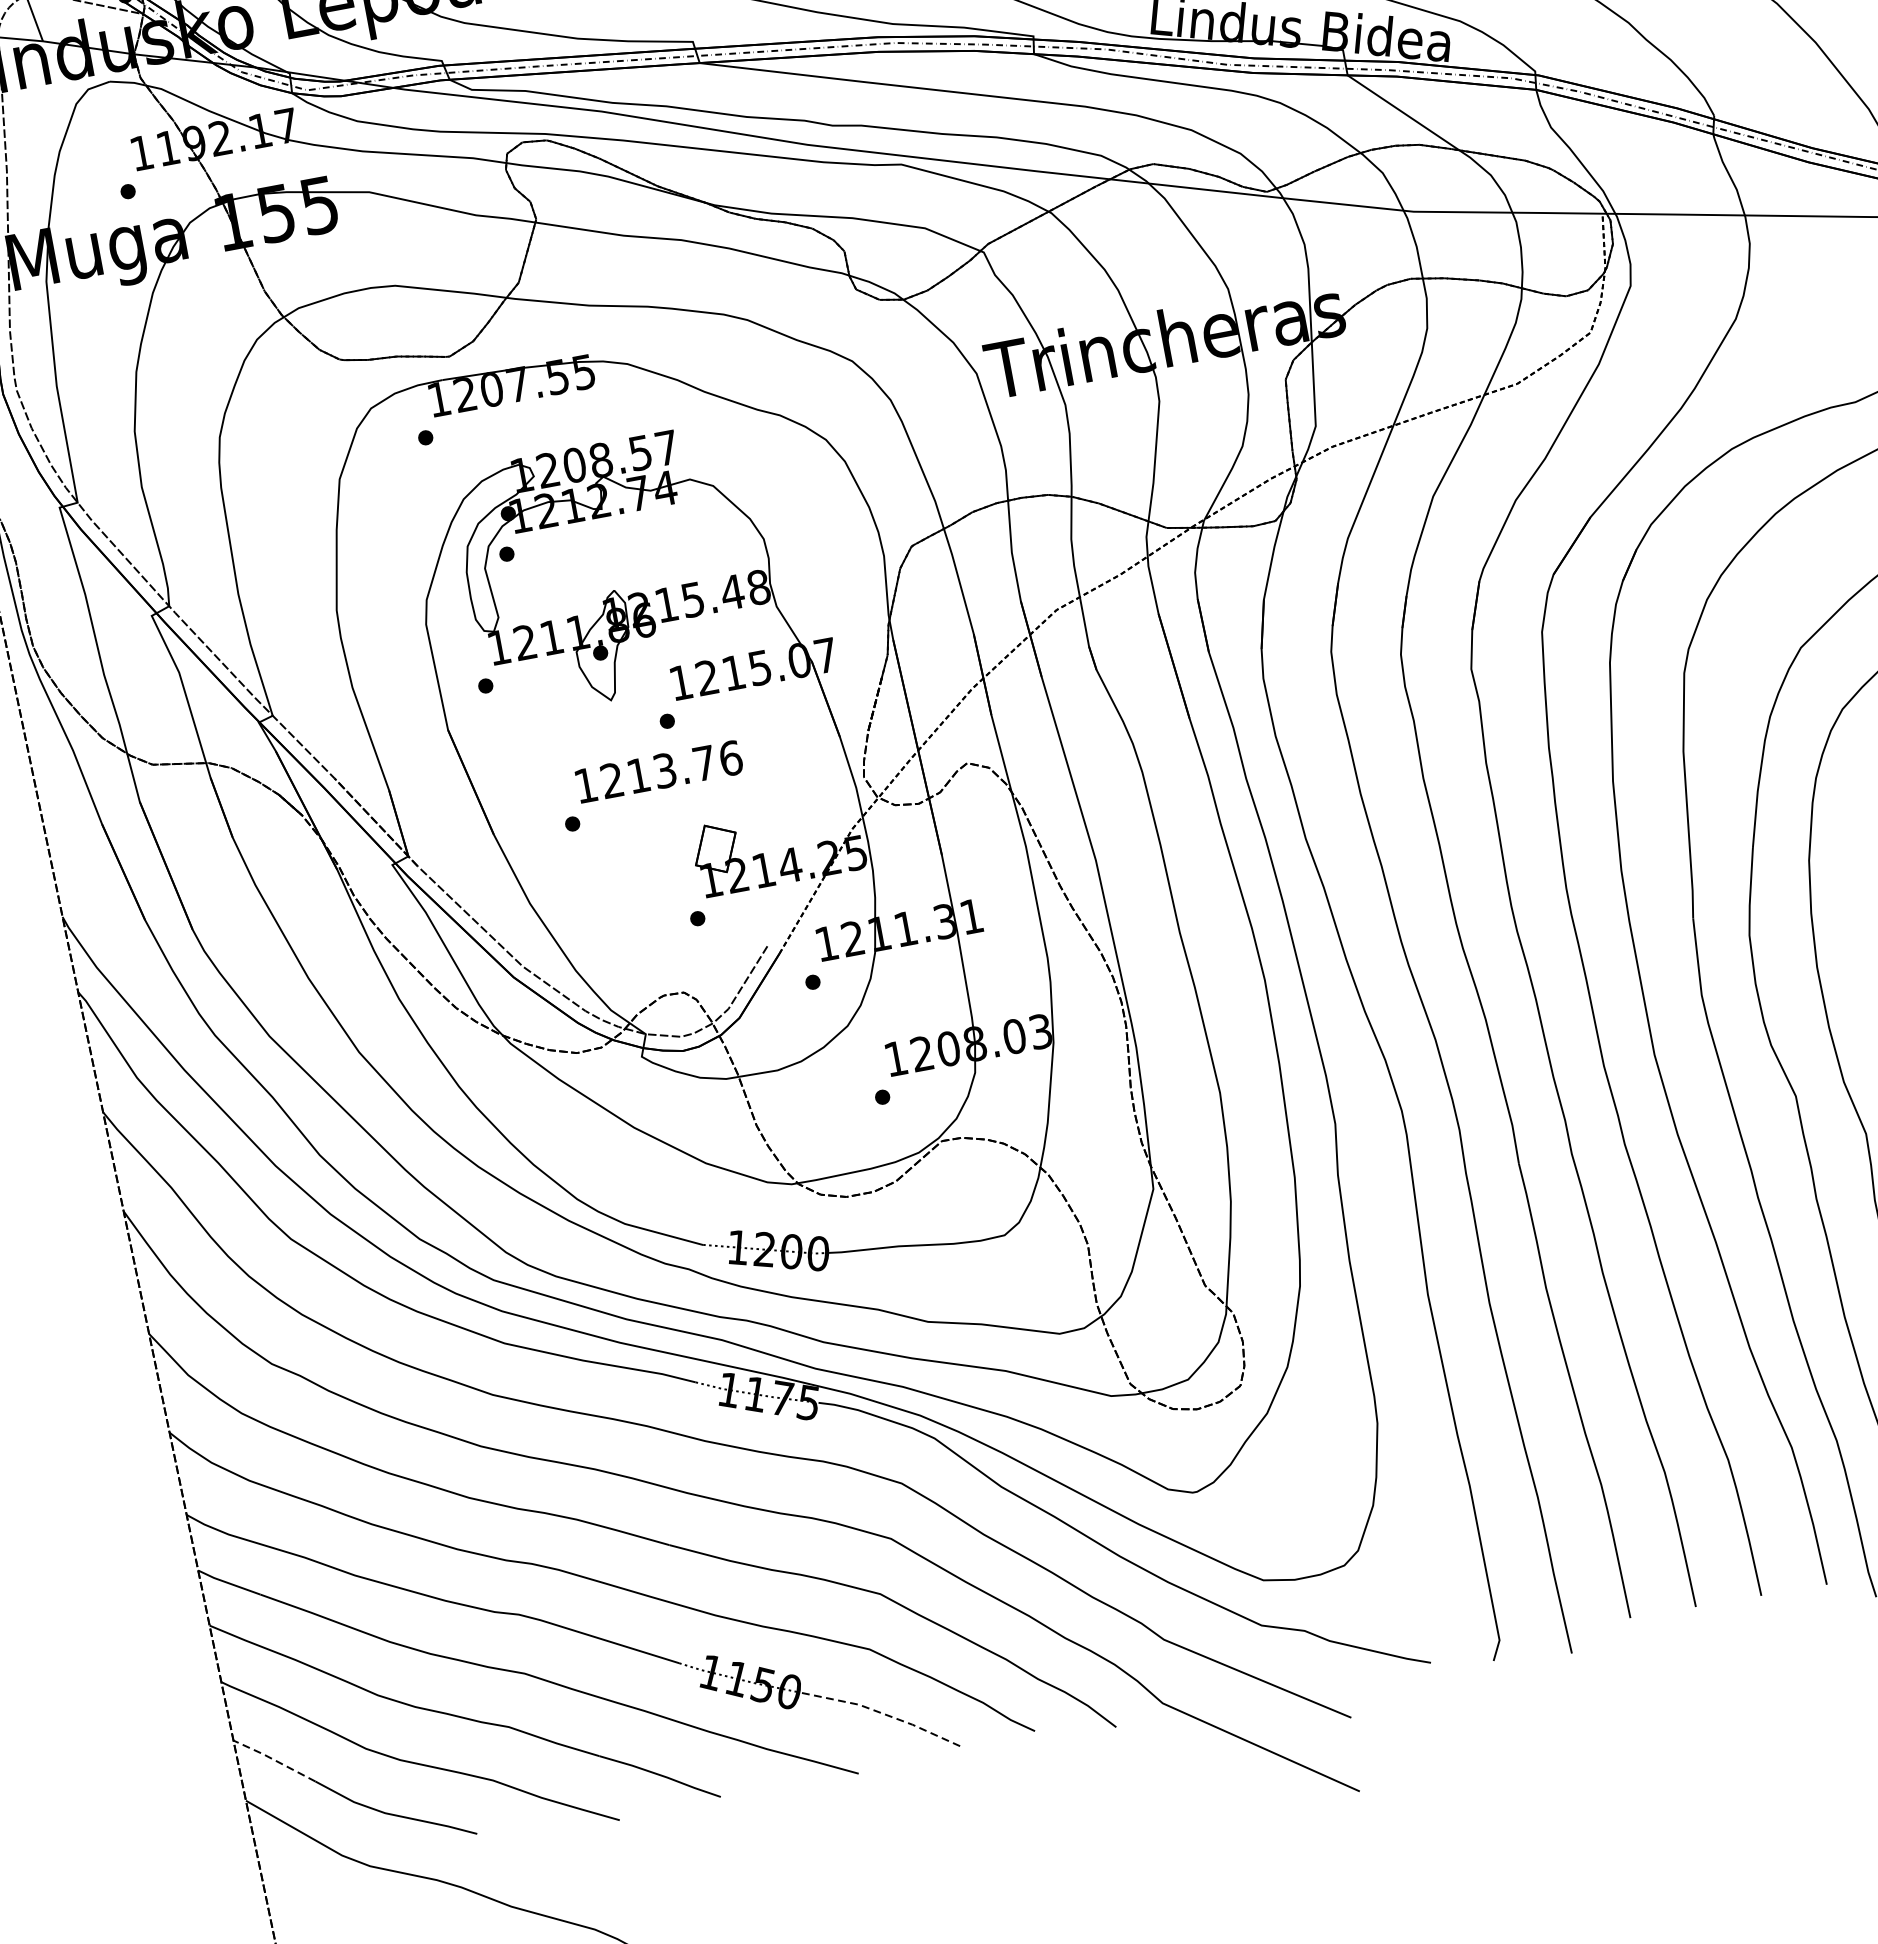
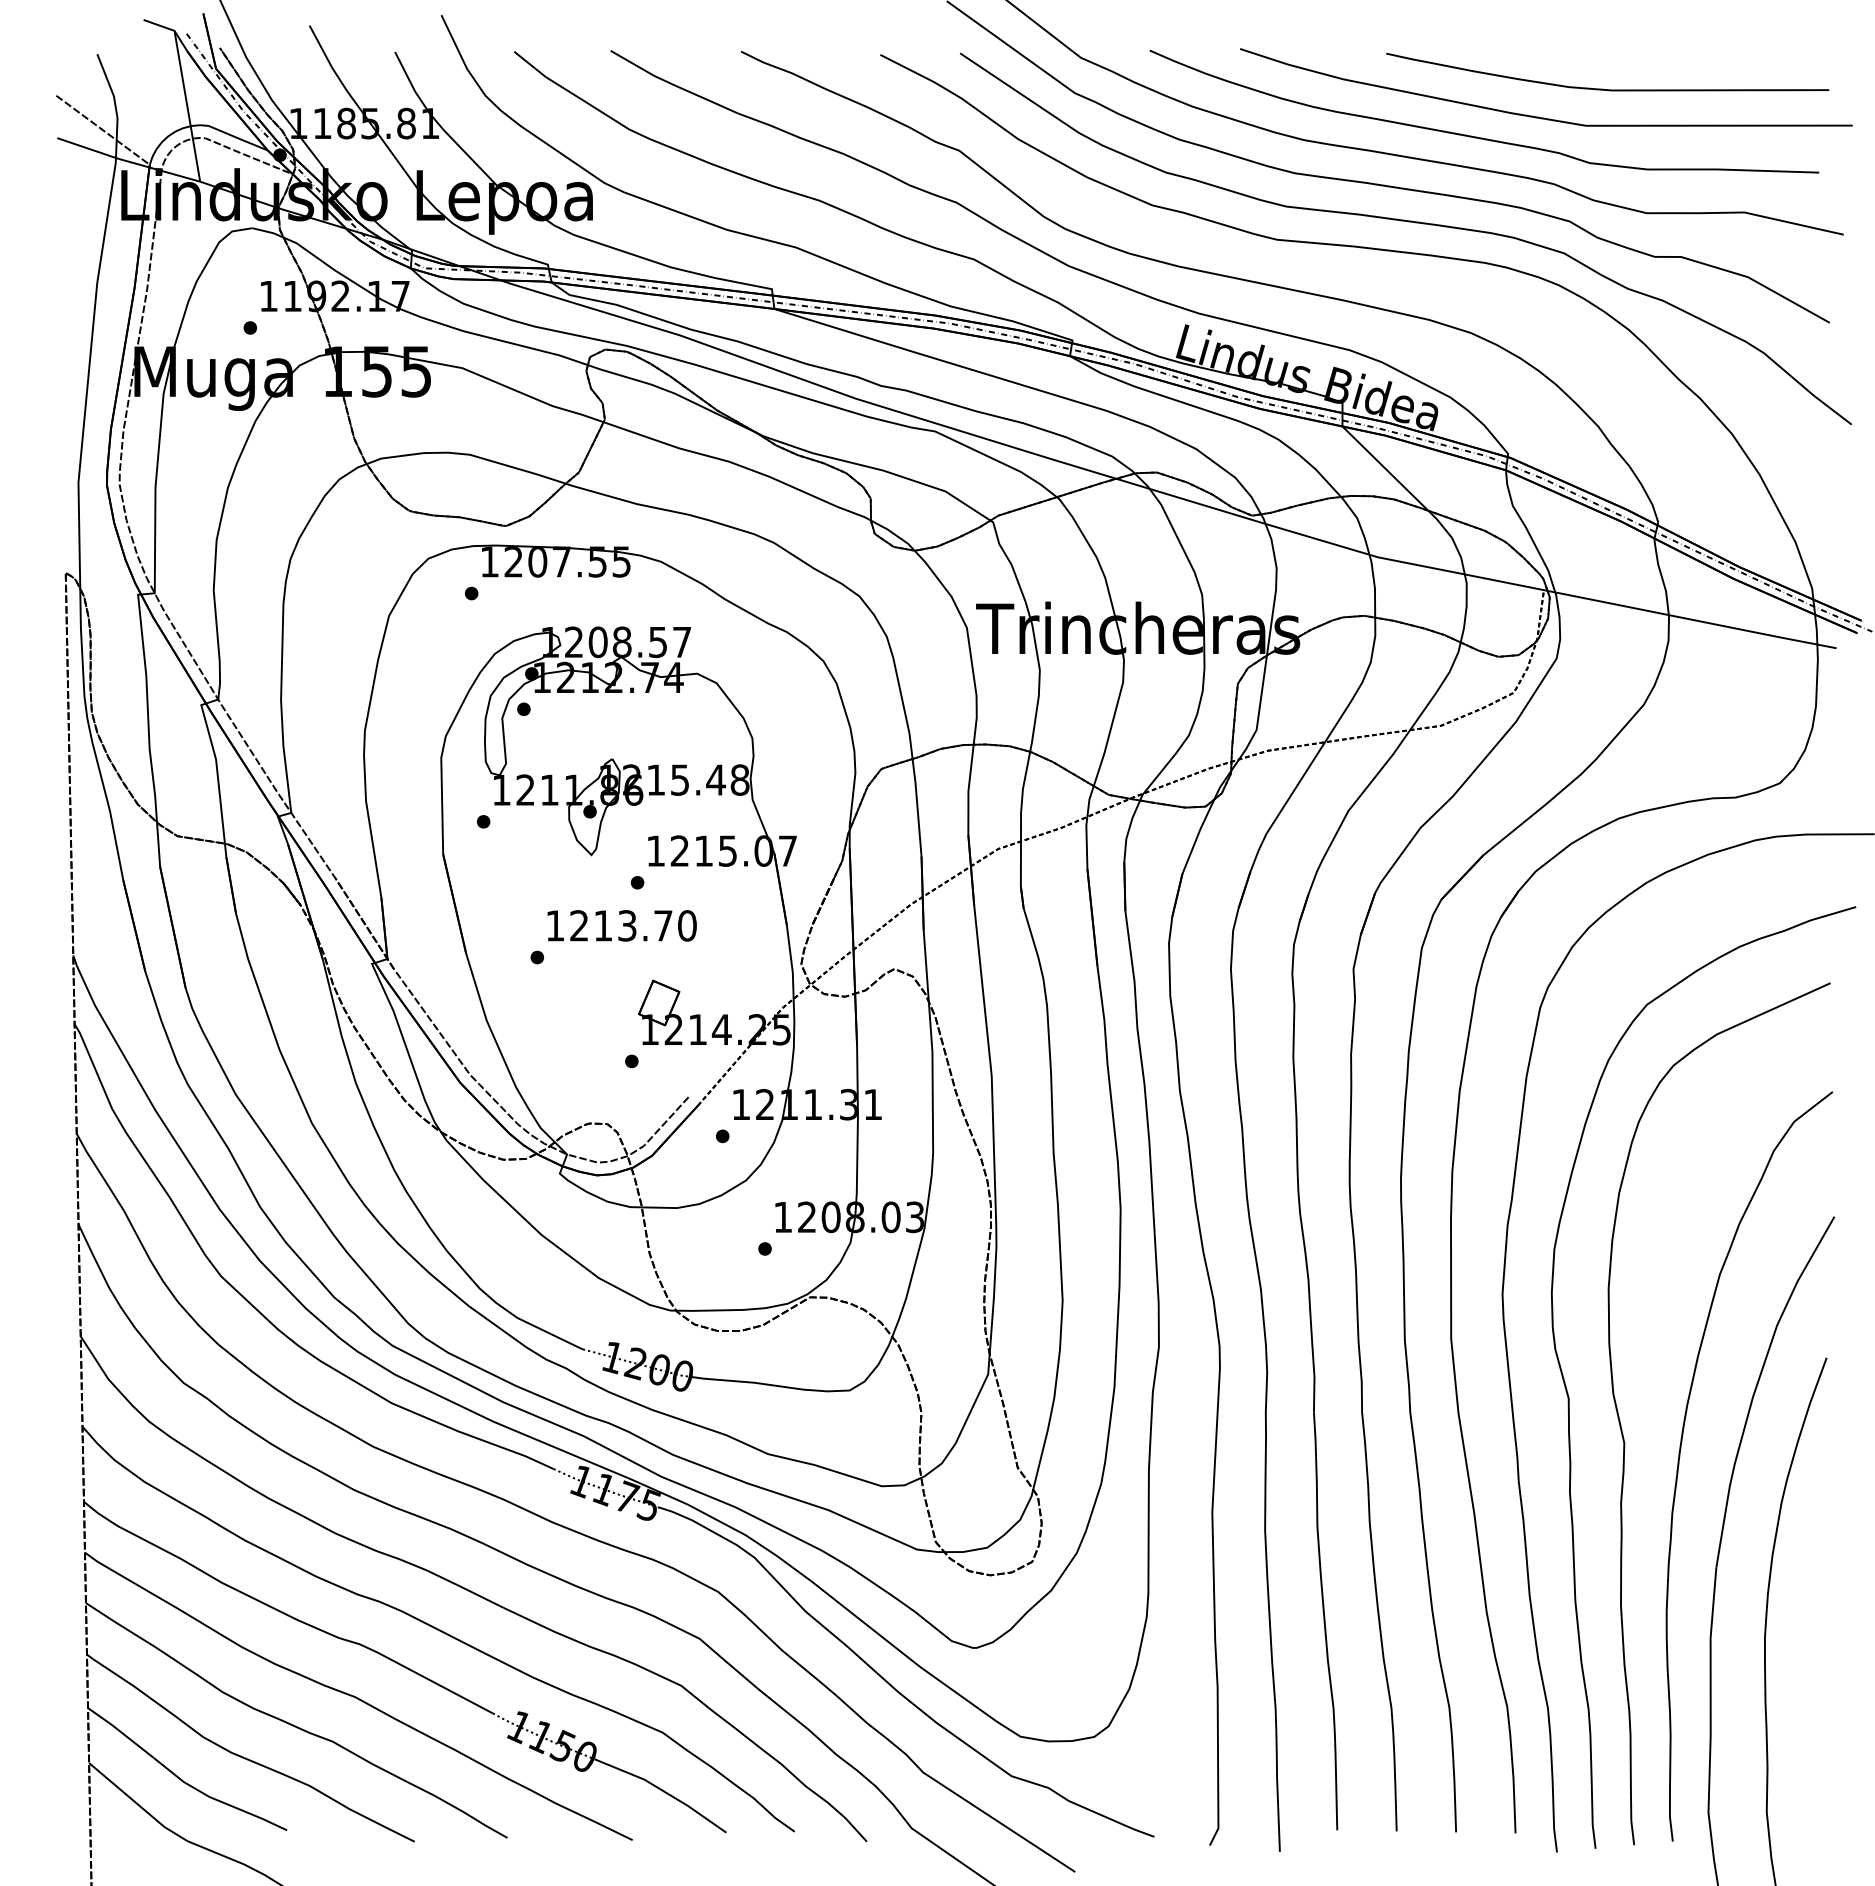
text: (730, 757) -> (687, 925), 1213.76 -> 1213.70
line: (881, 1713) -> (662, 1790), dashed -> solid
line: (273, 1759) -> (120, 1731), dashed -> solid

